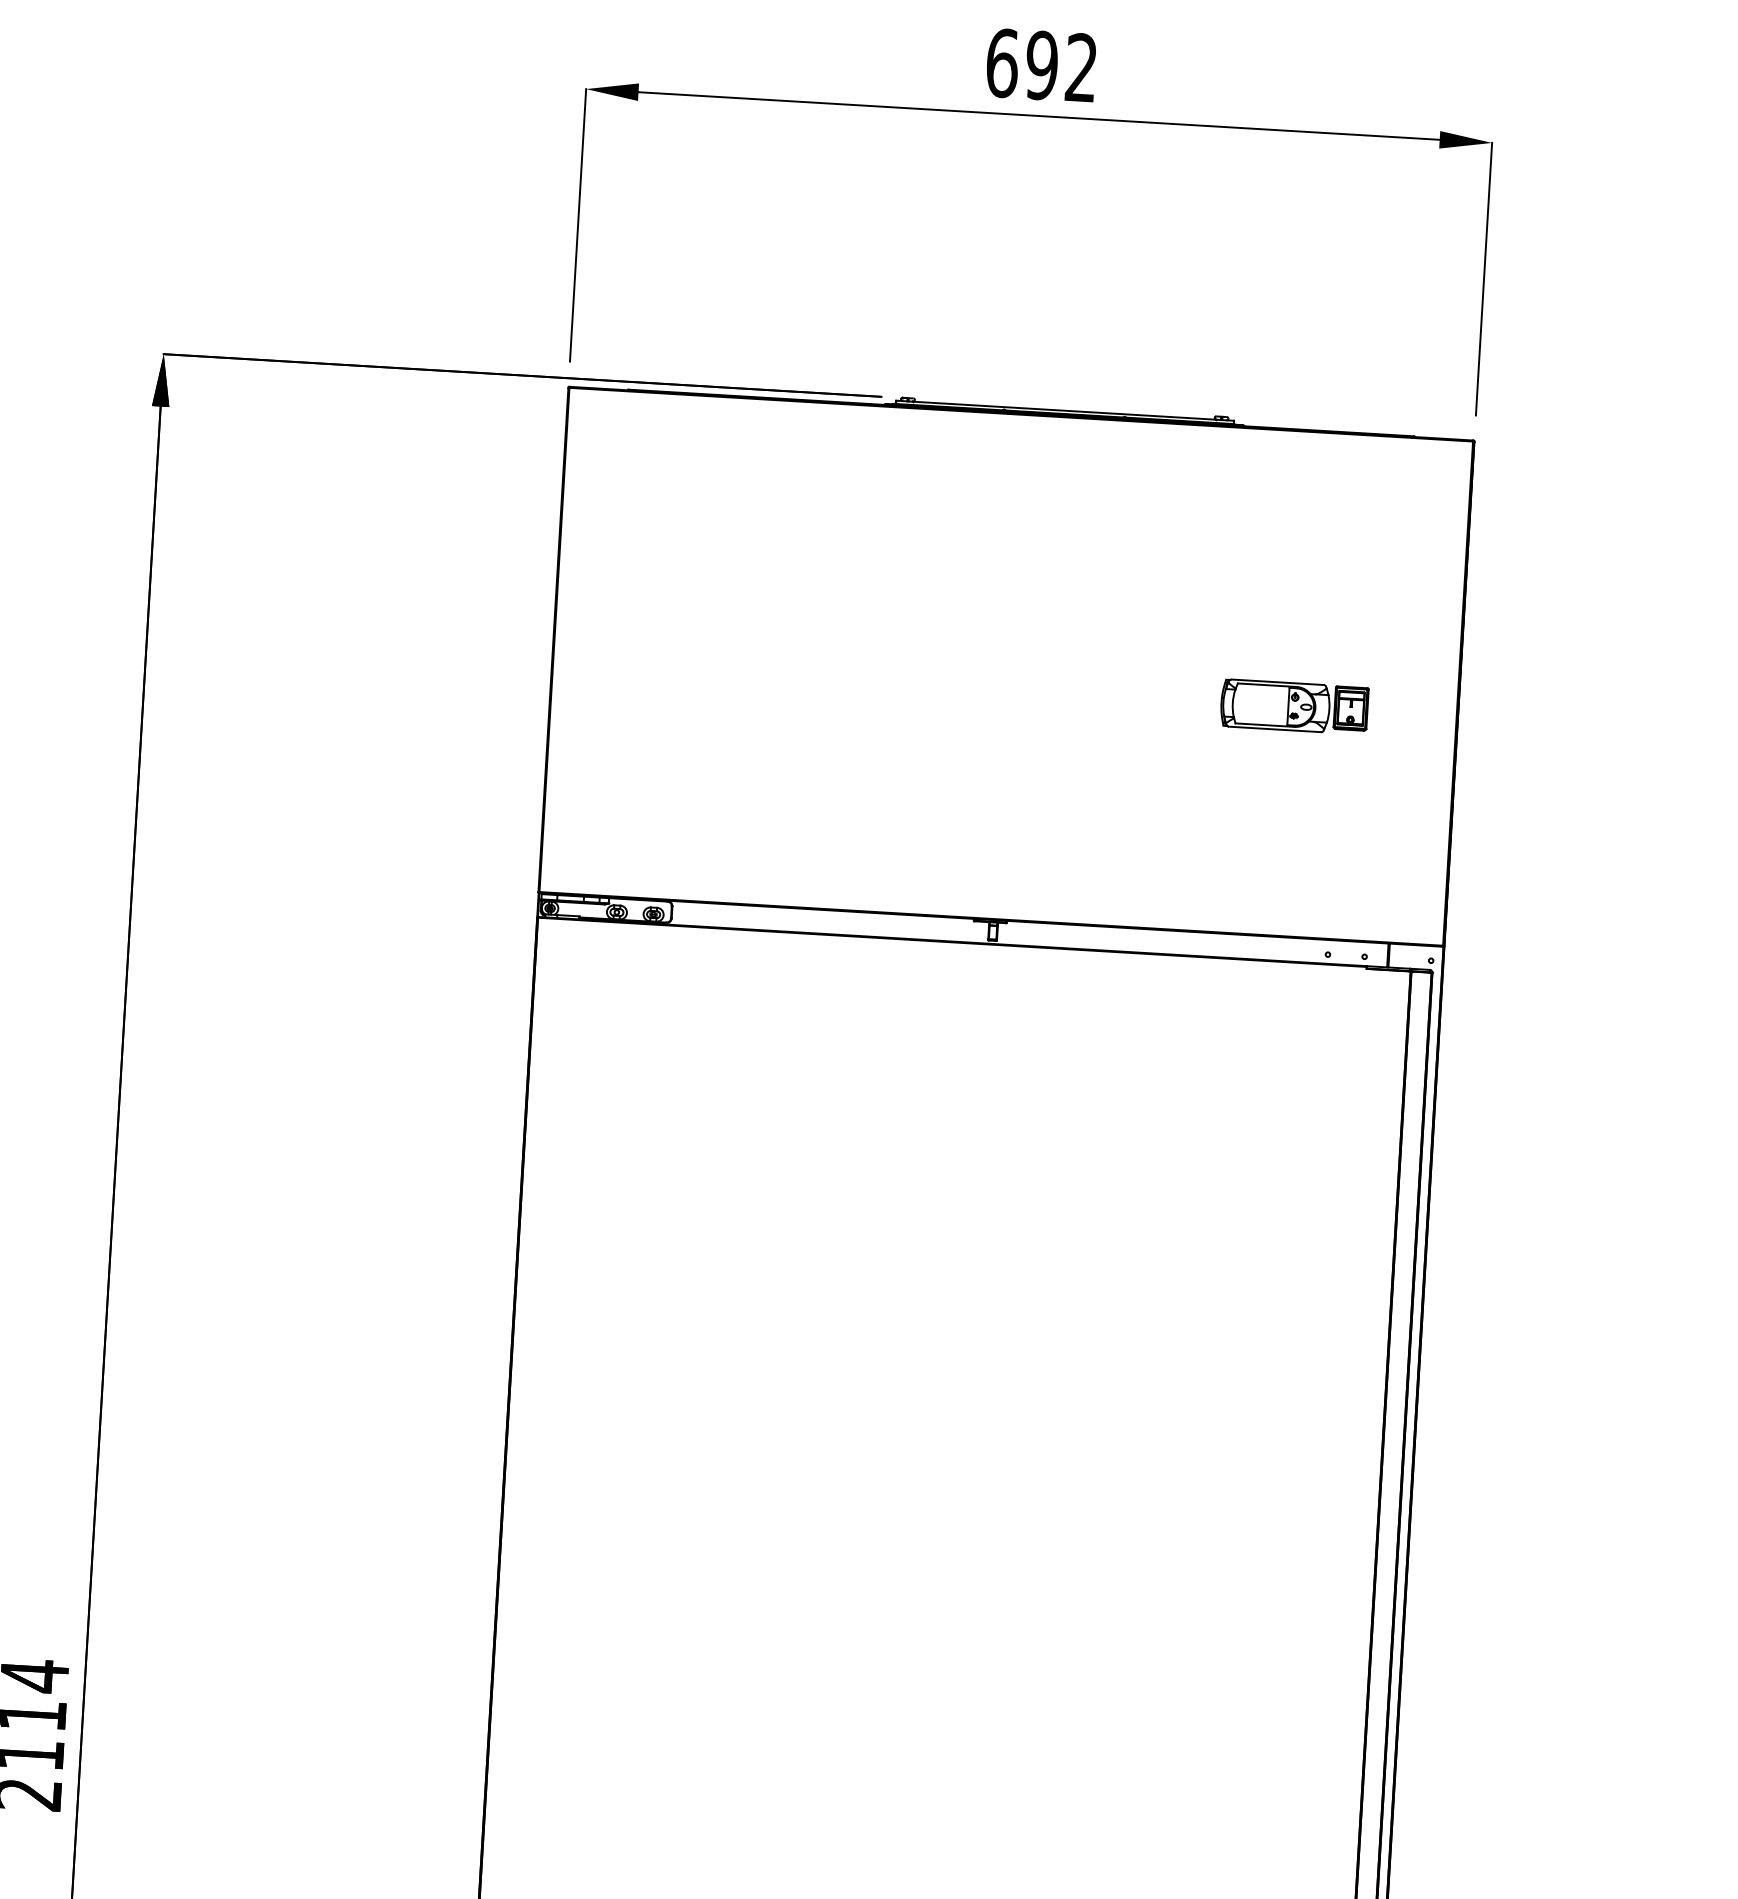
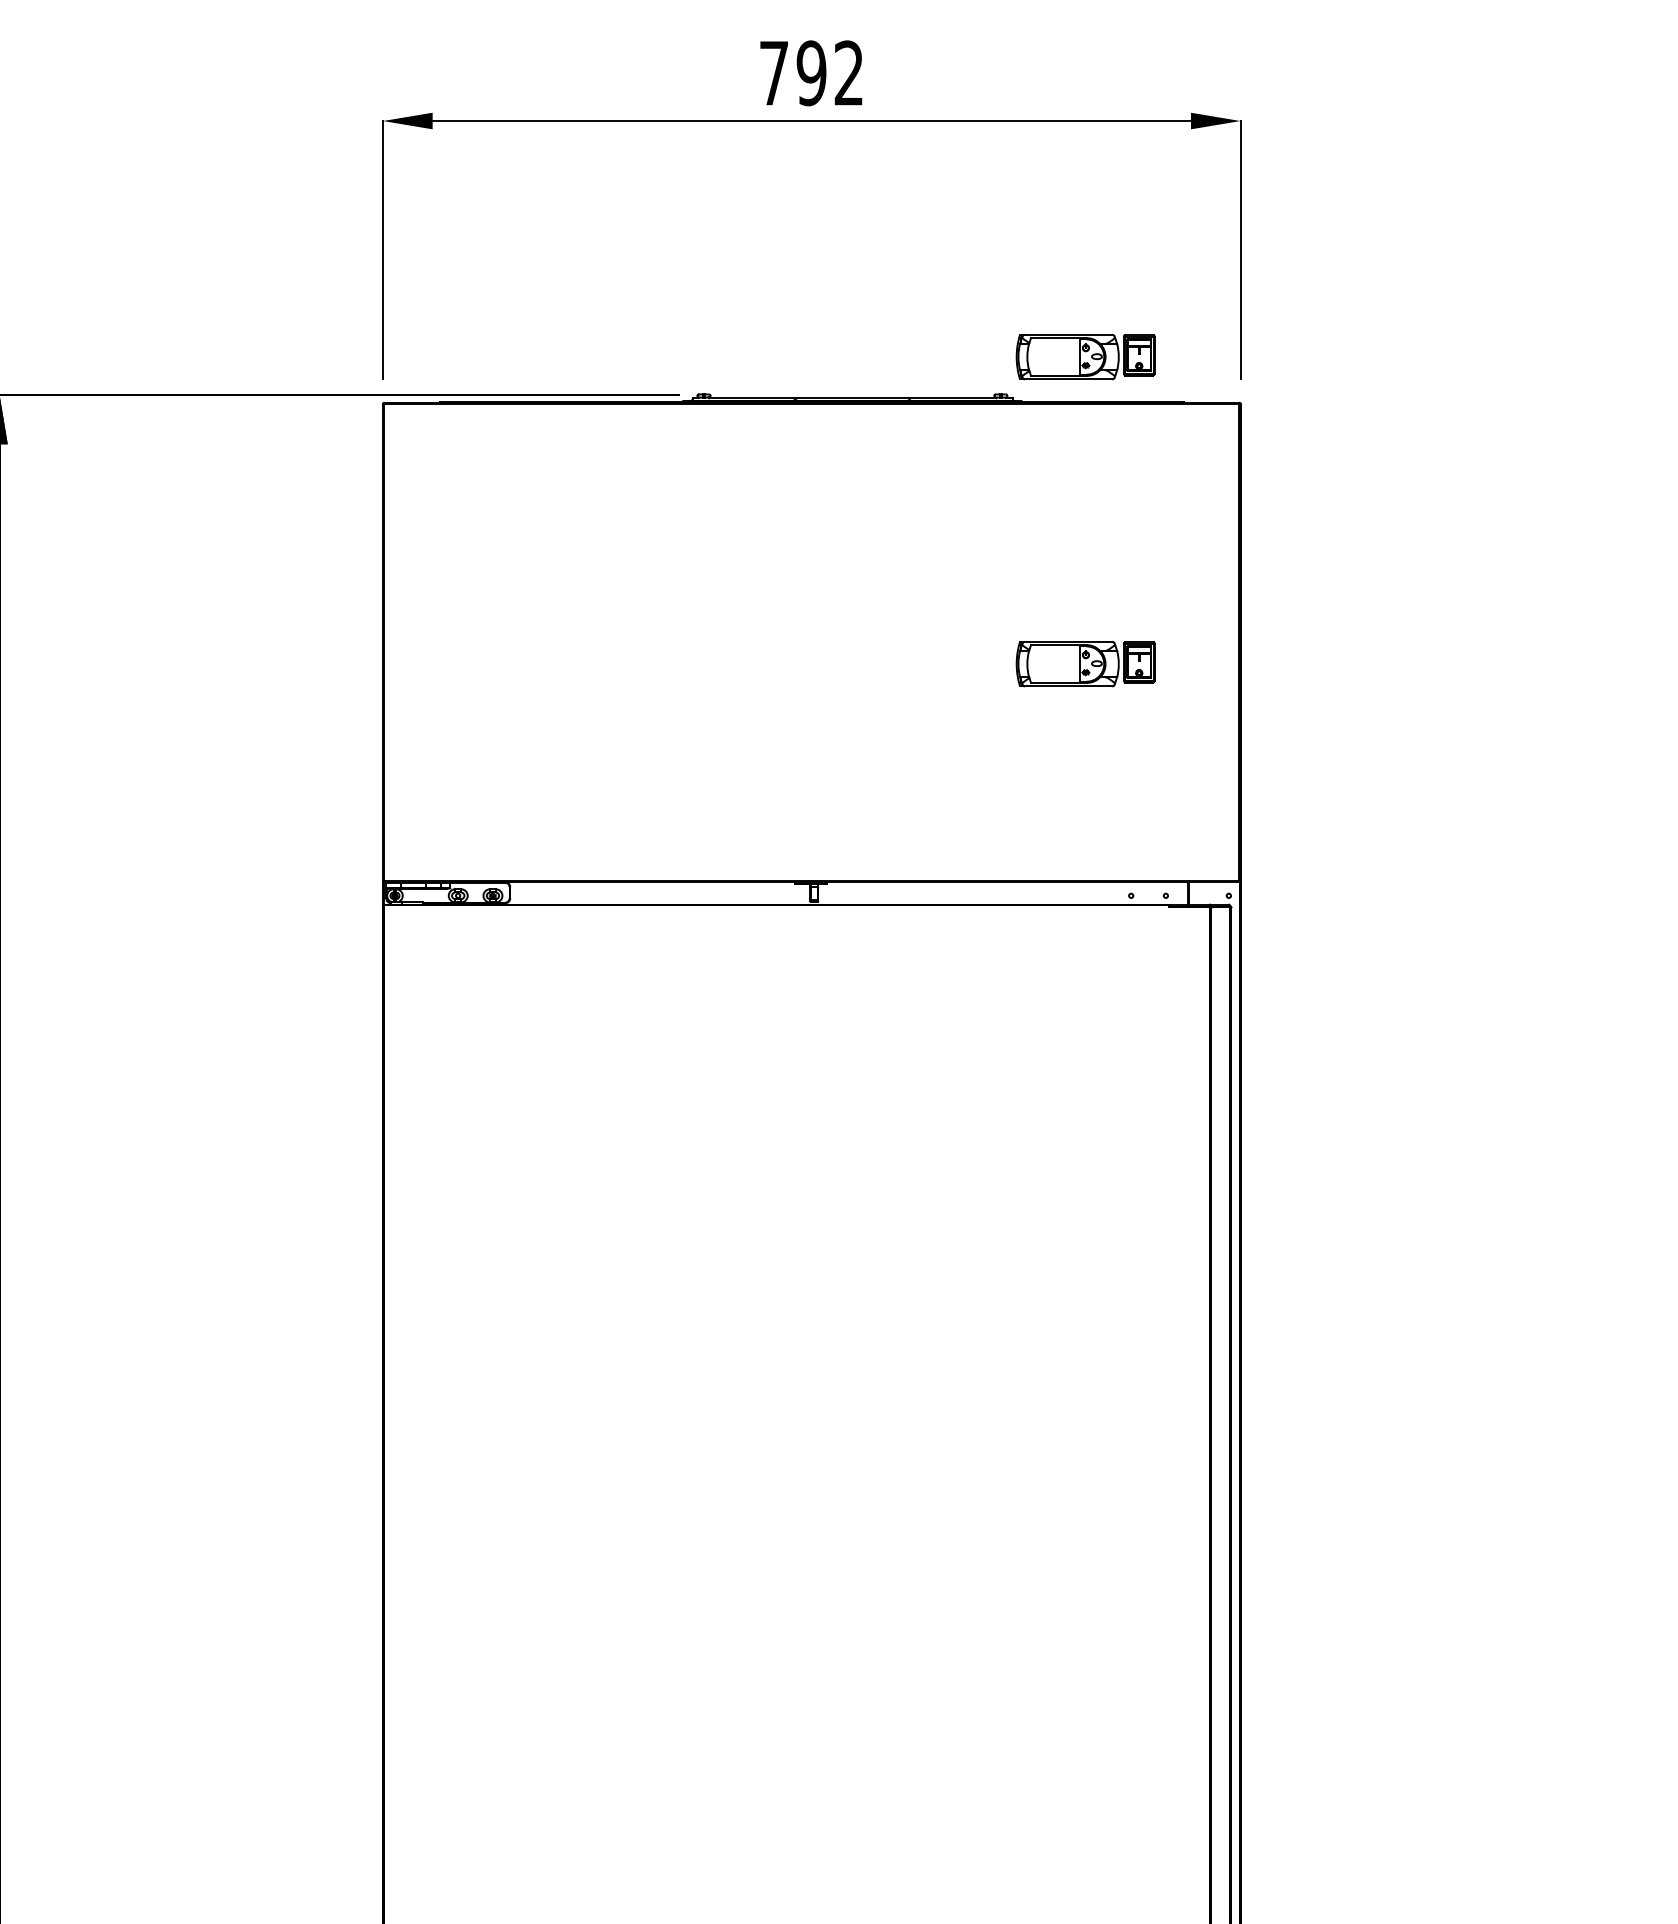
text: (1002, 63) -> (774, 73), 692 -> 792
part: (1313, 383) -> (1085, 357), added

